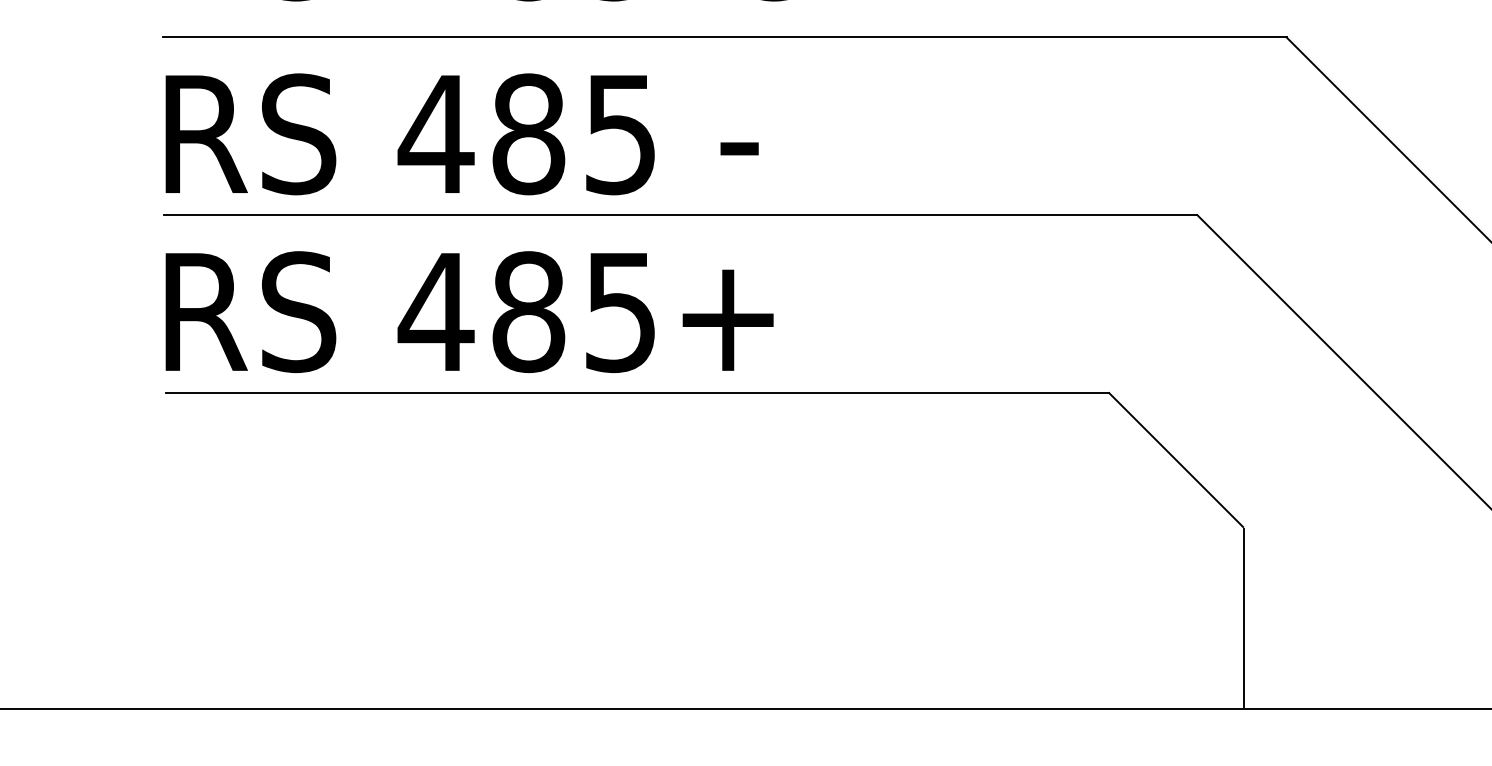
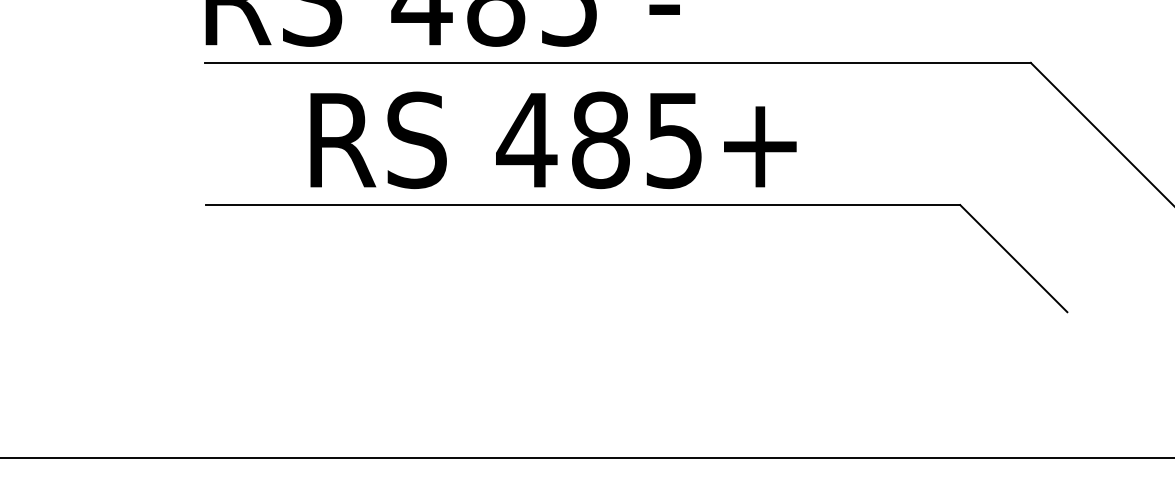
text: (469, 312) -> (553, 140), moved
line: (1244, 617) -> (1068, 384), removed

